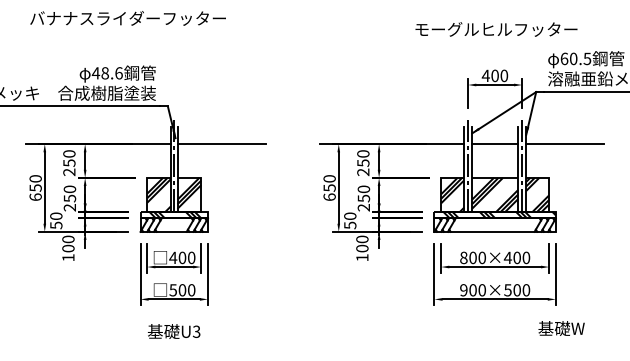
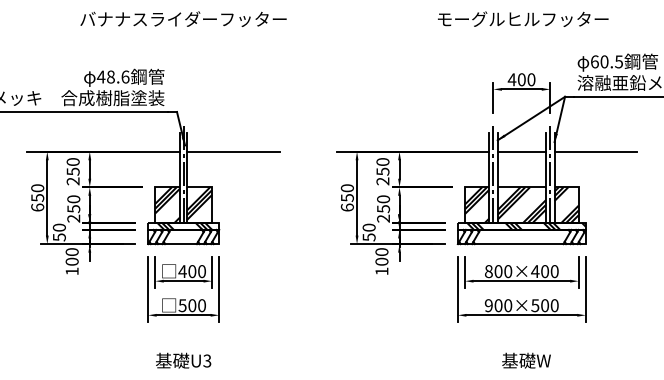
text: (127, 18) -> (182, 19), moved
text: (496, 29) -> (523, 19), moved
text: (561, 328) -> (526, 360), moved
text: (174, 331) -> (183, 360), moved

